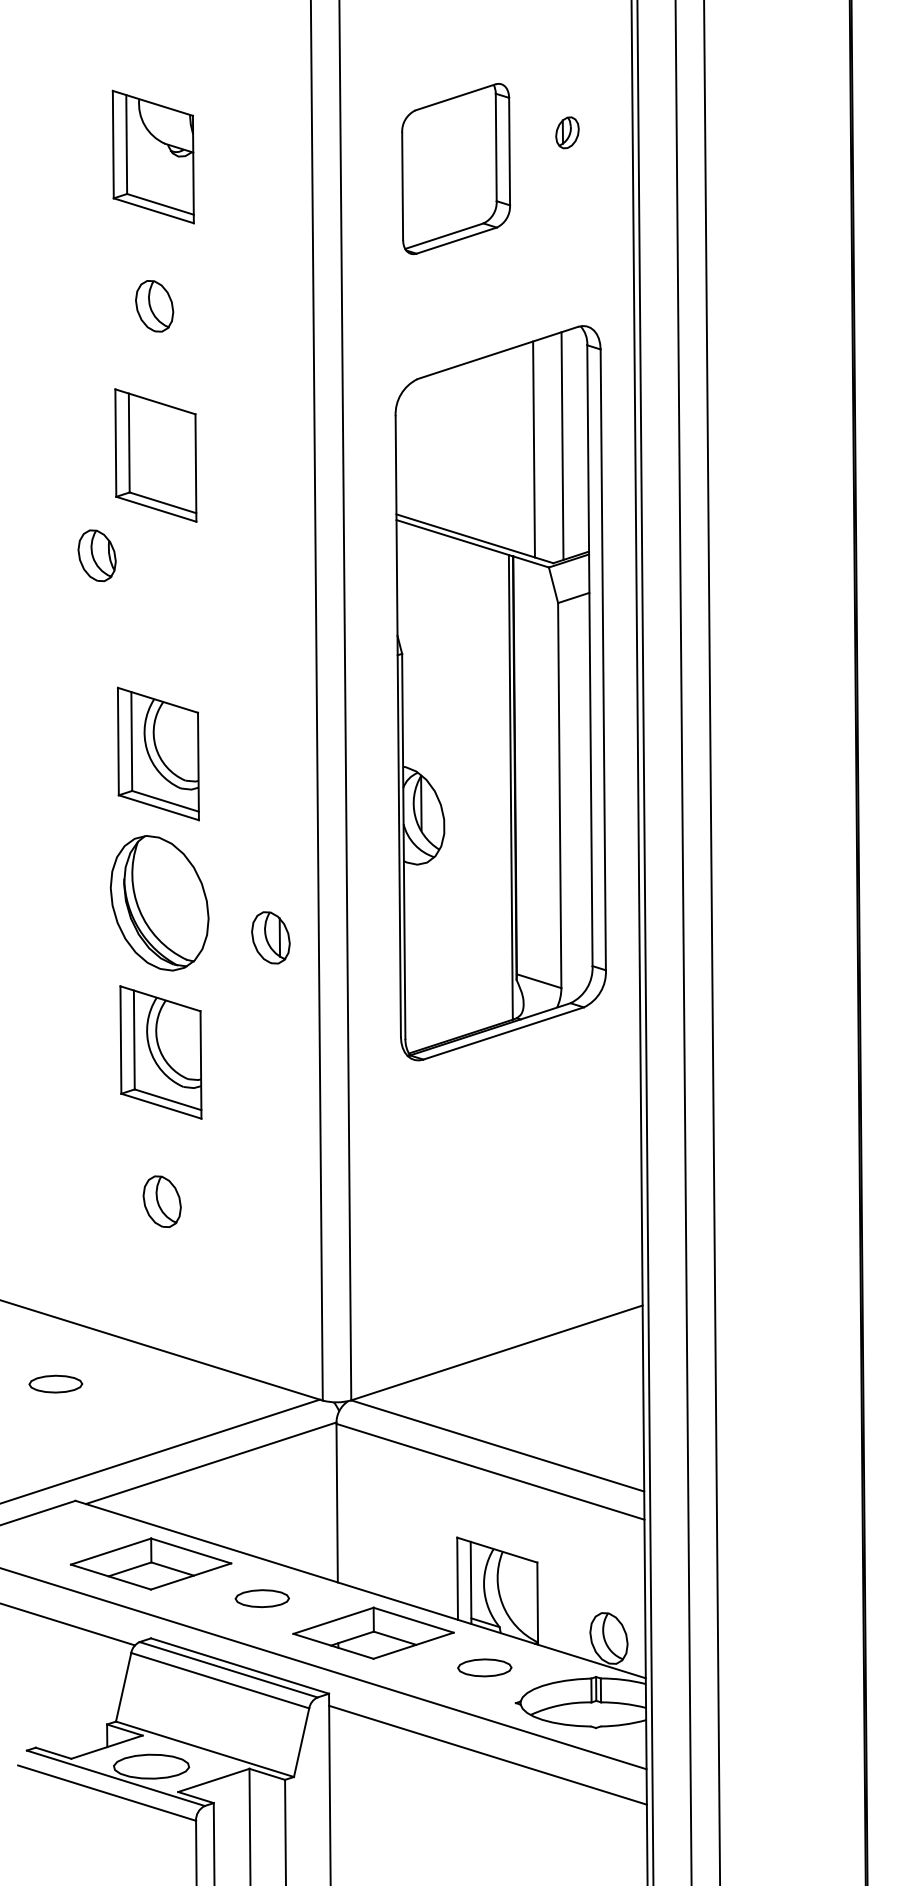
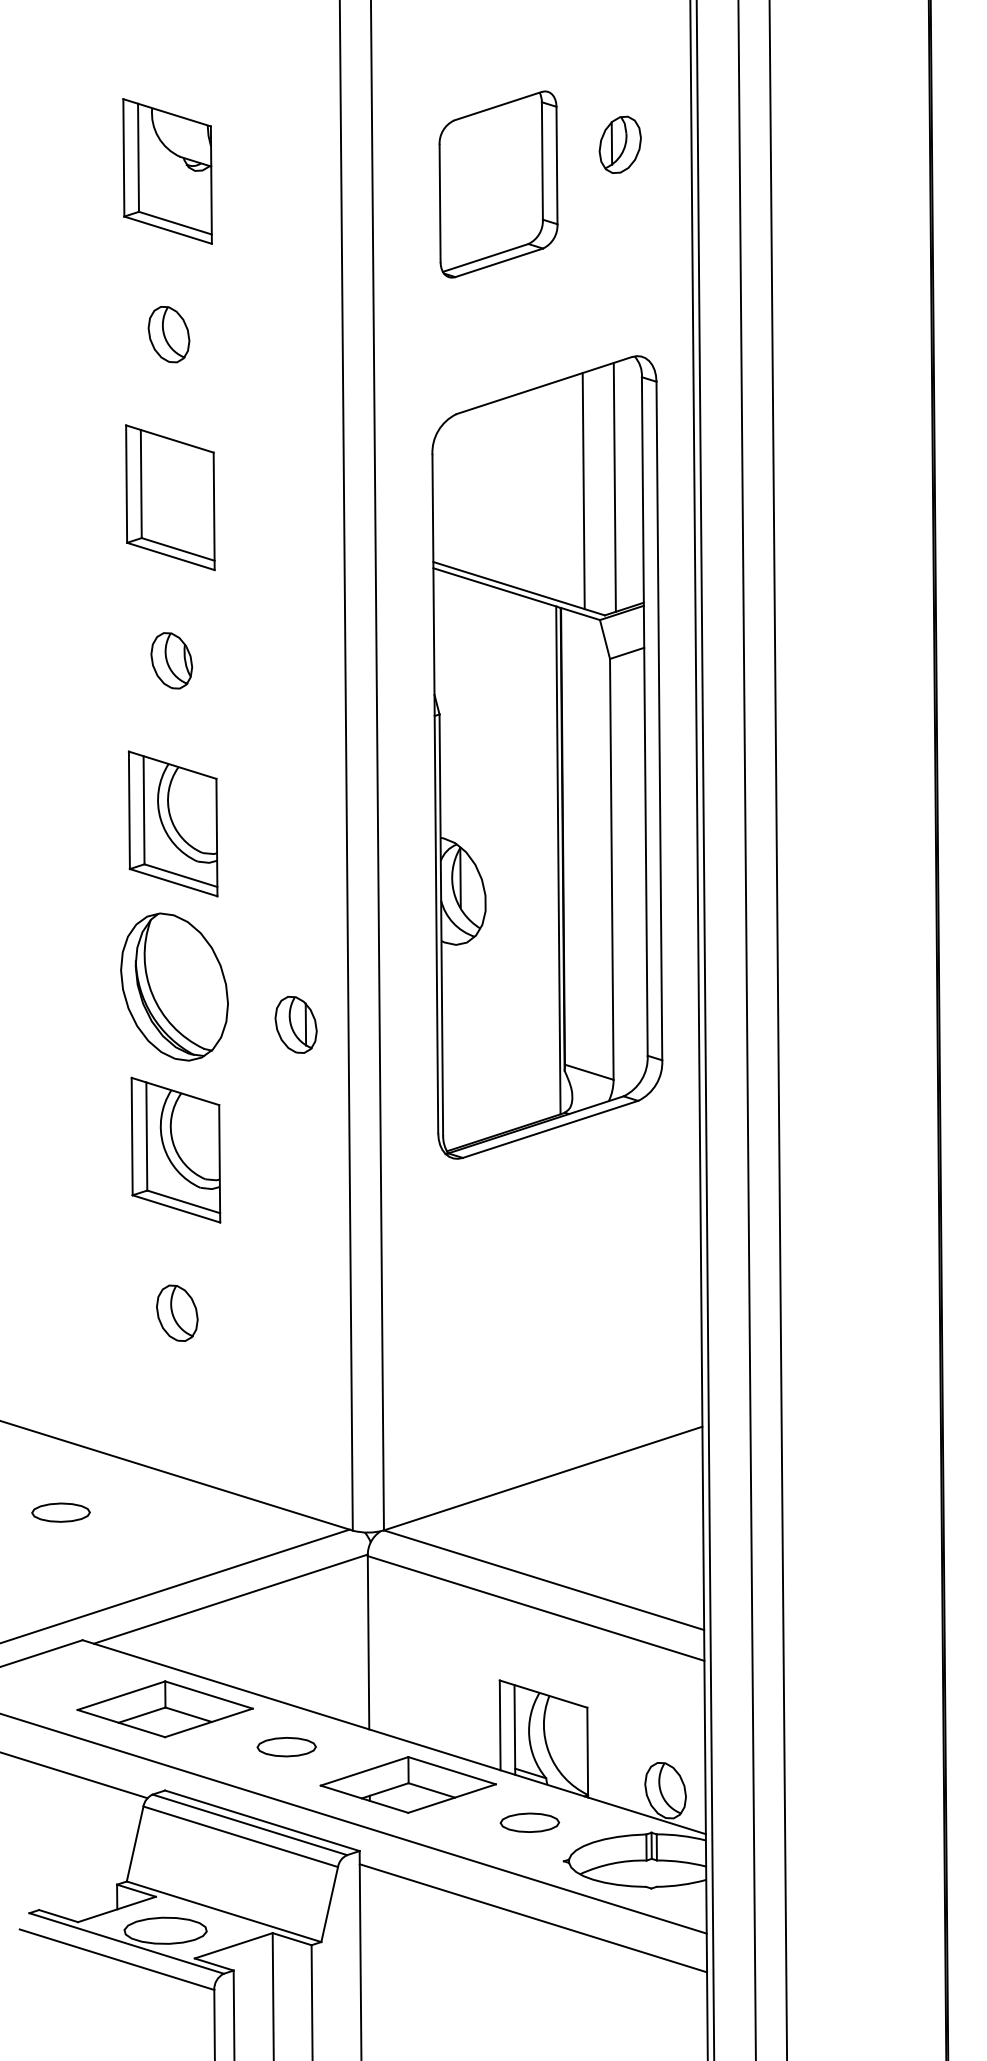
part: (567, 132) -> (620, 144), size x1.67
part: (96, 555) -> (171, 660), moved

